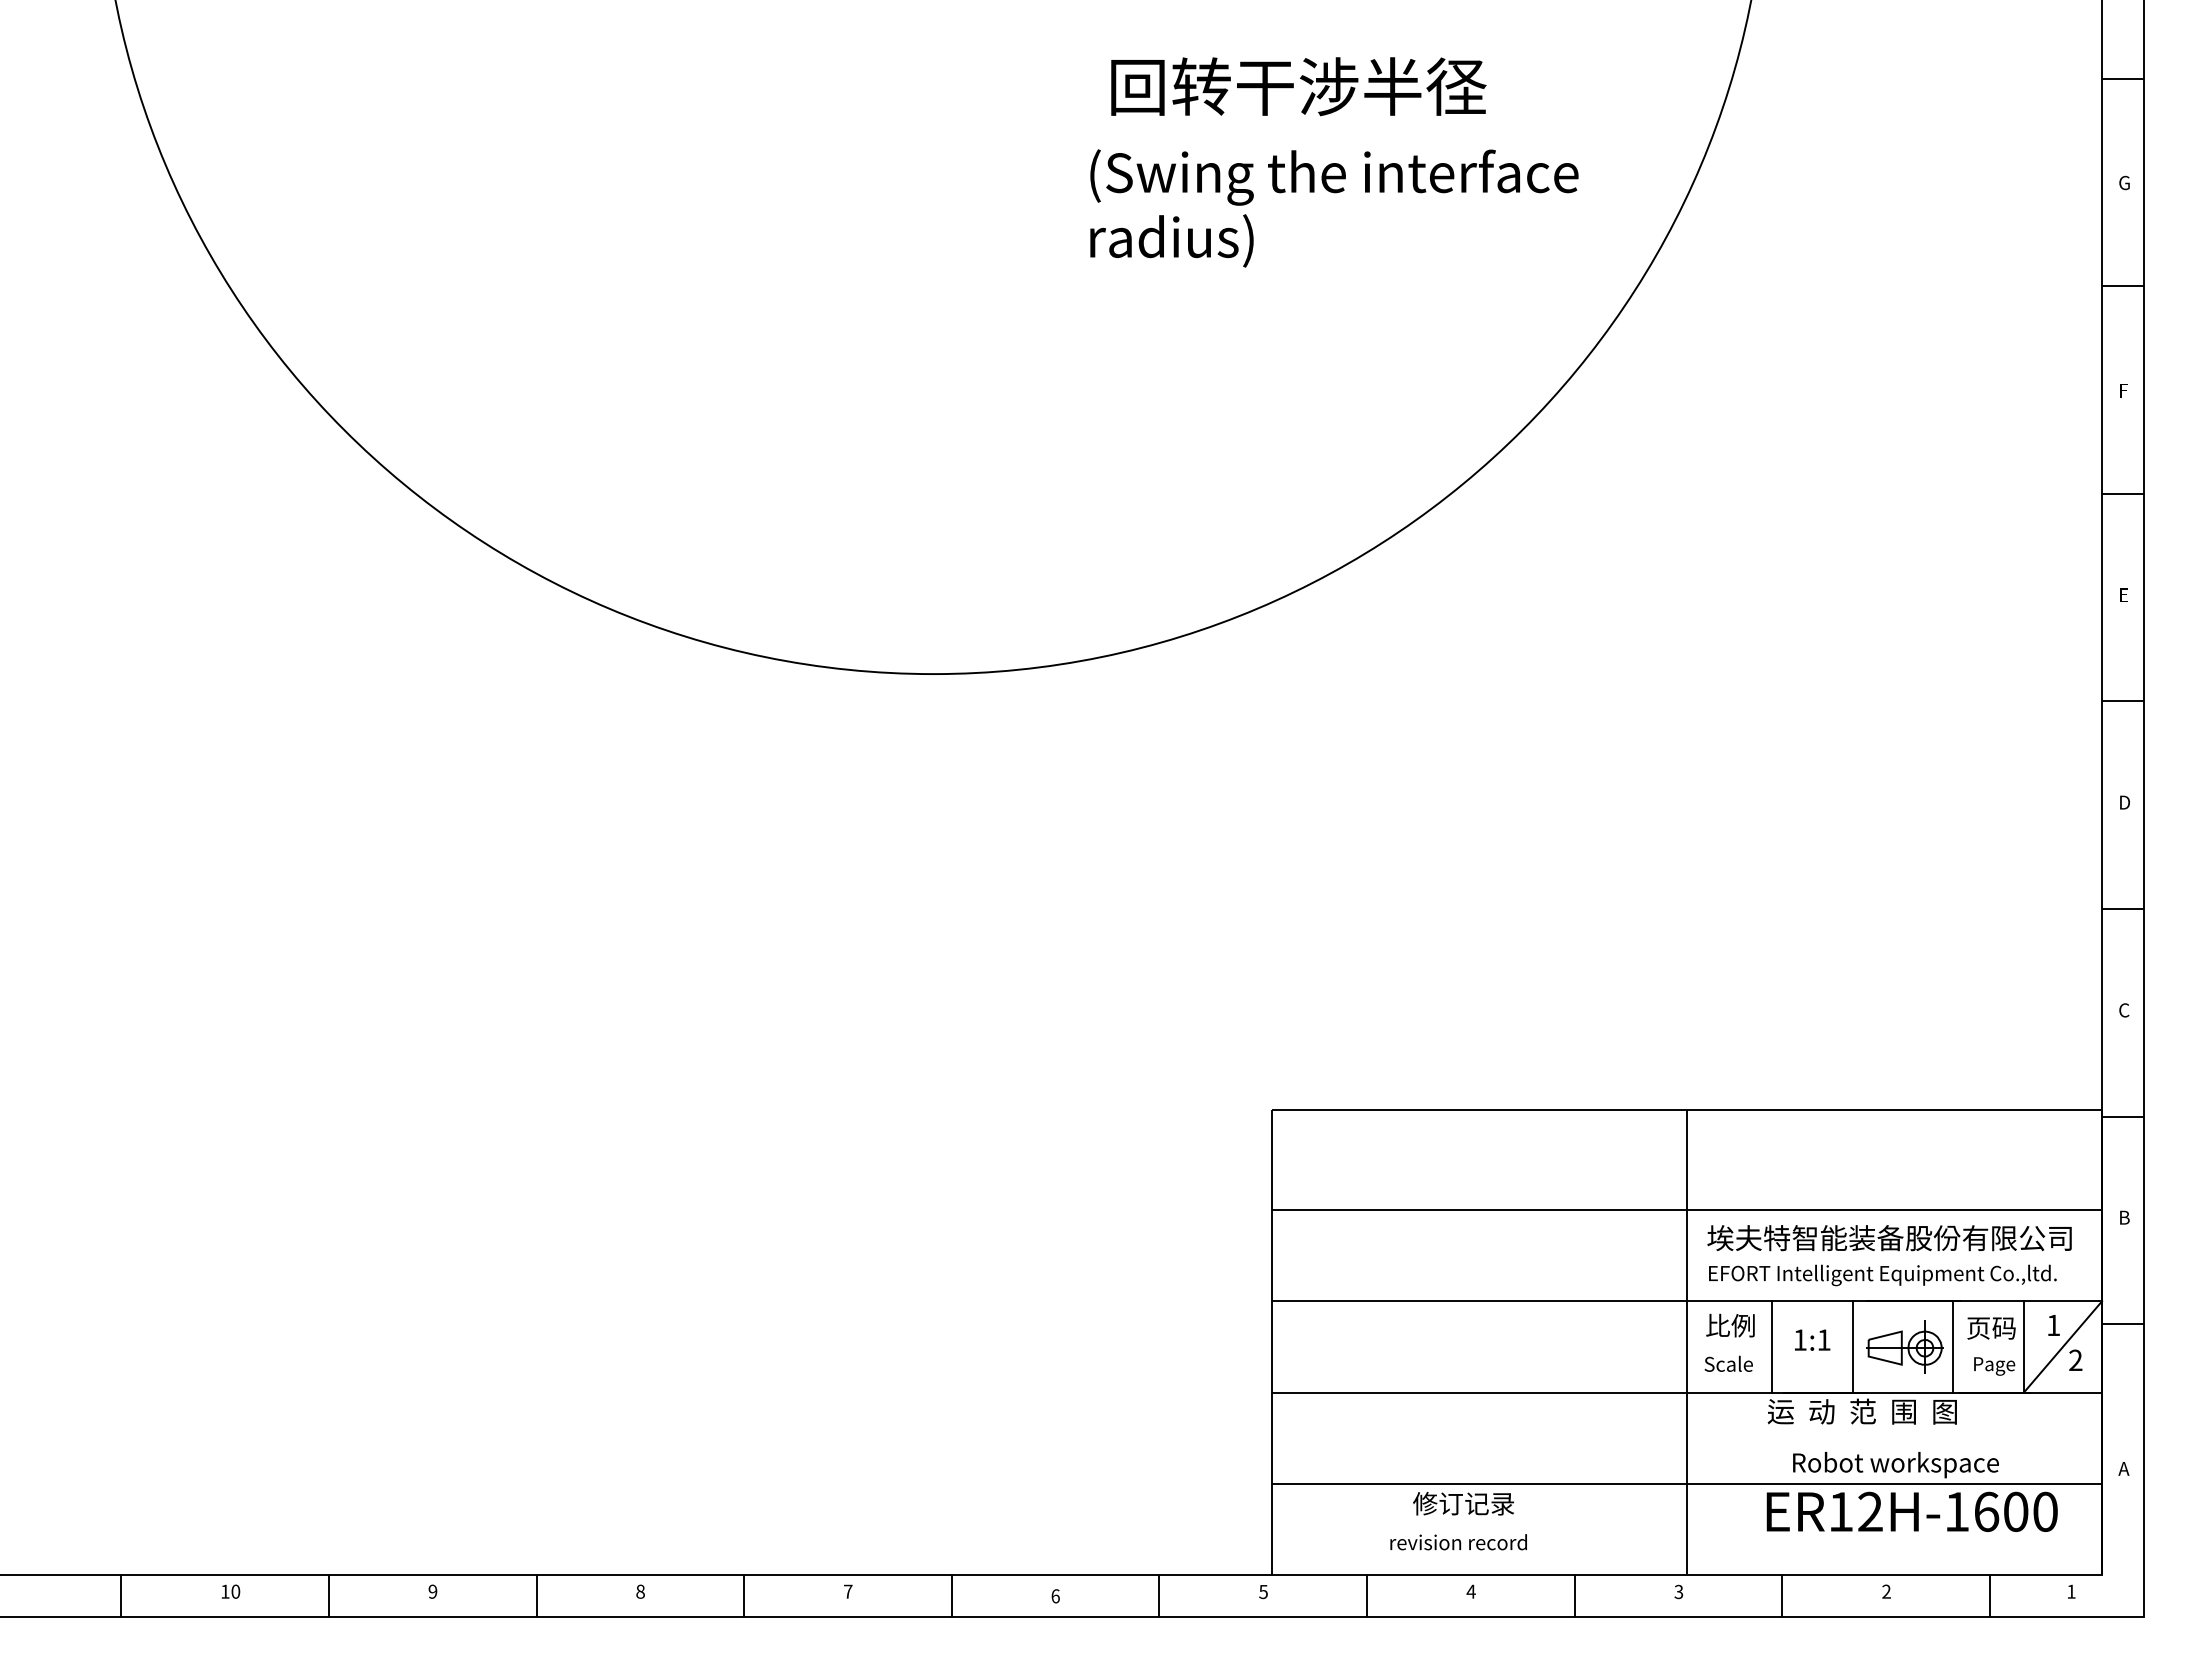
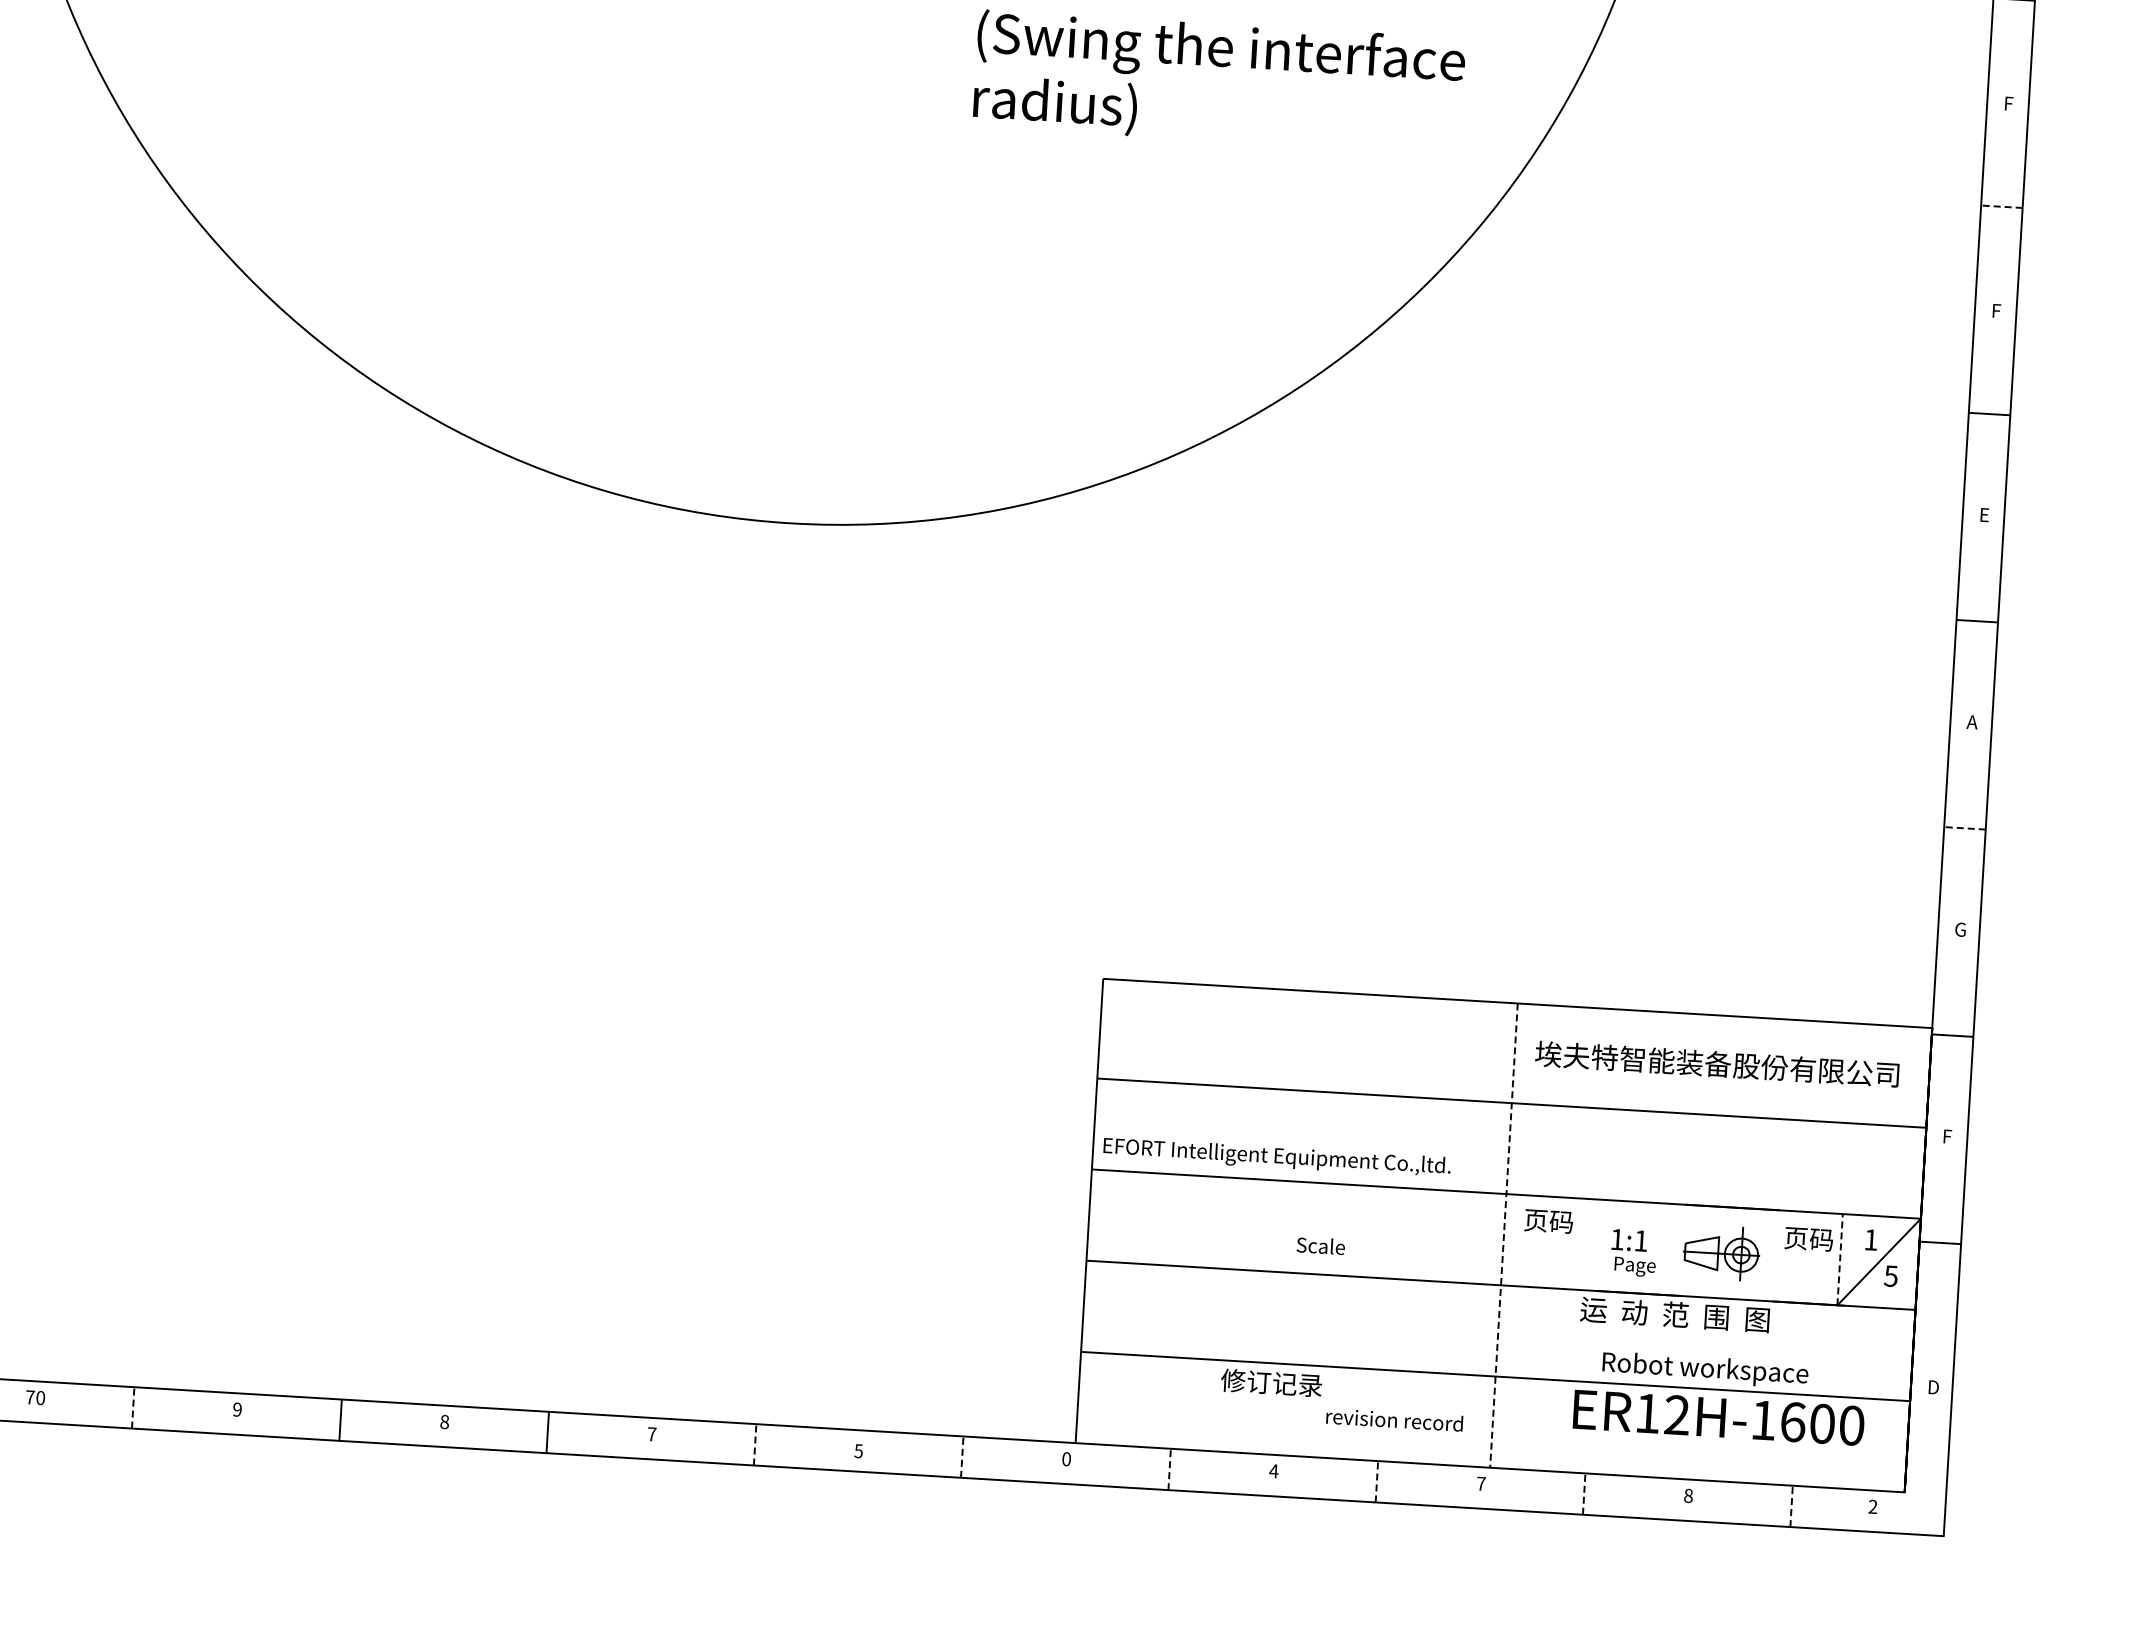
text: (2124, 182) -> (2009, 103), G -> F
line: (2122, 286) -> (2001, 206), solid -> dashed
text: (2123, 802) -> (1971, 722), D -> A
line: (2122, 908) -> (1964, 827), solid -> dashed
text: (2127, 1010) -> (1963, 930), C -> G
text: (2124, 1217) -> (1948, 1136), B -> F
text: (1889, 1238) -> (1717, 1064), moved
text: (1882, 1275) -> (1276, 1157), moved
text: (1730, 1325) -> (1548, 1220), 比例 -> 页码
line: (1686, 1343) -> (1503, 1236), solid -> dashed
line: (1771, 1346) -> (1588, 1244), removed
line: (1853, 1346) -> (1670, 1249), removed
line: (1953, 1346) -> (1769, 1255), removed
line: (2023, 1346) -> (1839, 1259), solid -> dashed
text: (2075, 1360) -> (1890, 1276), 2 -> 5
text: (1728, 1363) -> (1320, 1245), moved
text: (1994, 1366) -> (1634, 1267), moved
text: (2123, 1468) -> (1932, 1386), A -> D
text: (1458, 1542) -> (1394, 1420), moved
text: (225, 1591) -> (30, 1397), 10 -> 70
text: (1263, 1591) -> (1066, 1458), 5 -> 0
text: (1678, 1591) -> (1480, 1483), 3 -> 7
text: (1886, 1591) -> (1688, 1495), 2 -> 8
text: (2071, 1591) -> (1873, 1506), 1 -> 2
line: (328, 1596) -> (132, 1408), solid -> dashed
line: (951, 1596) -> (754, 1445), solid -> dashed
text: (1055, 1596) -> (858, 1451), 6 -> 5
line: (1159, 1596) -> (962, 1457), solid -> dashed
line: (1367, 1596) -> (1170, 1469), solid -> dashed
line: (1574, 1596) -> (1376, 1482), solid -> dashed
line: (1782, 1596) -> (1584, 1494), solid -> dashed
line: (1990, 1596) -> (1792, 1506), solid -> dashed

